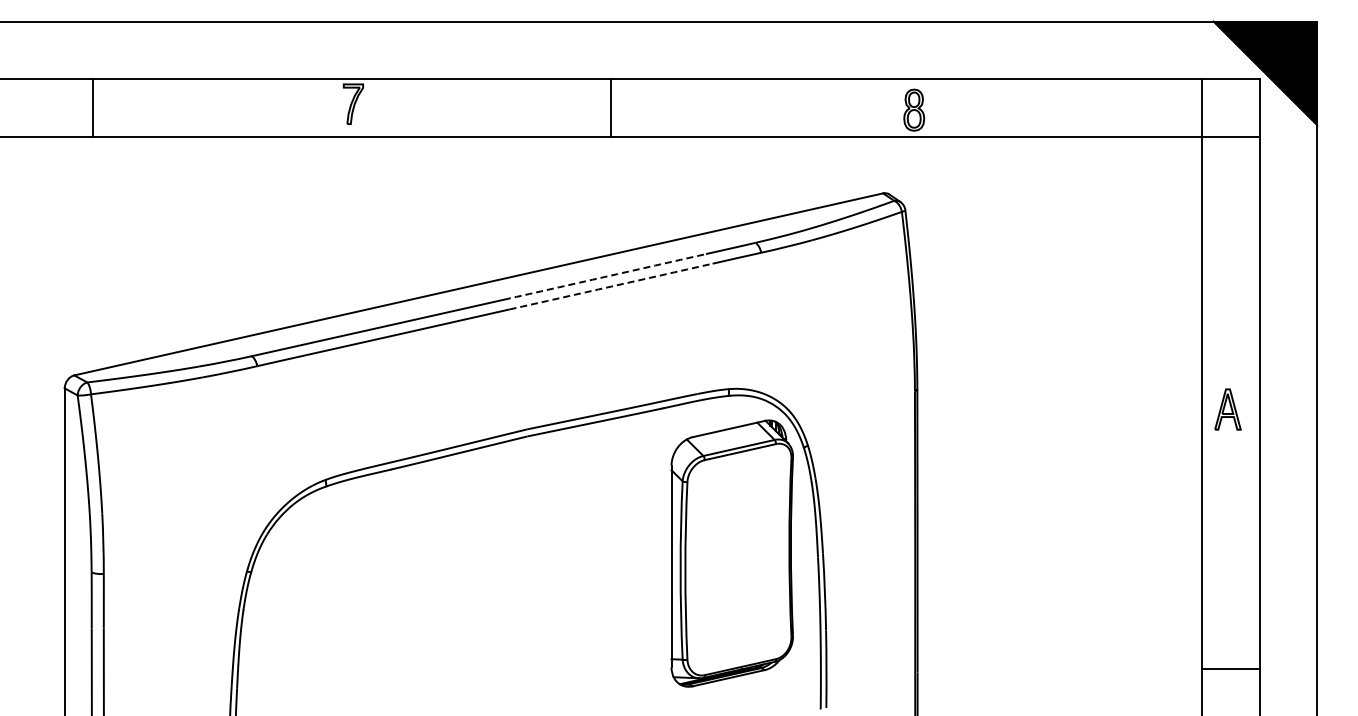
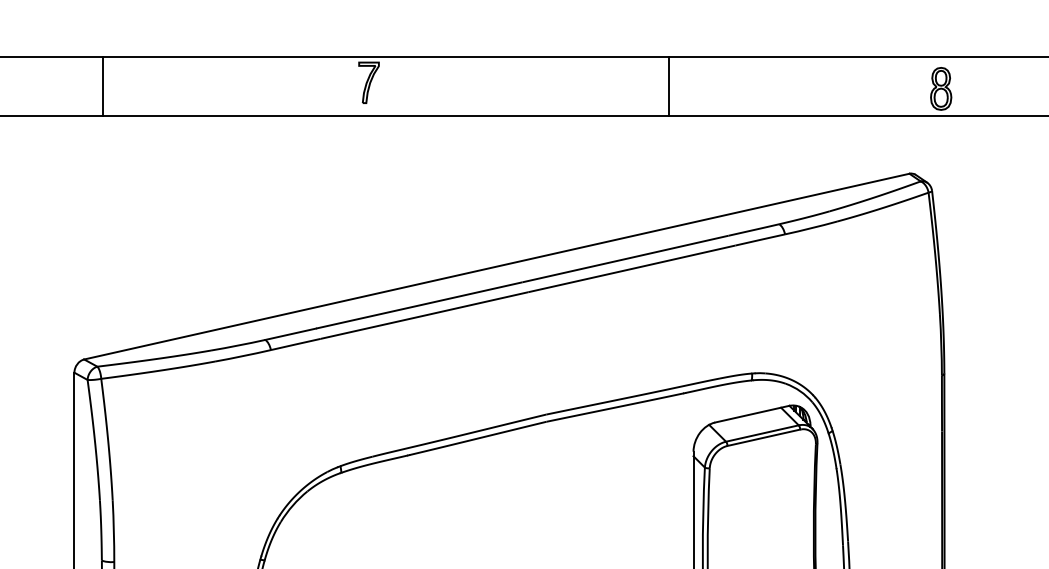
line: (611, 107) -> (669, 86), moved
arc: (604, 276) -> (625, 258), dashed -> solid
arc: (611, 286) -> (632, 268), dashed -> solid

